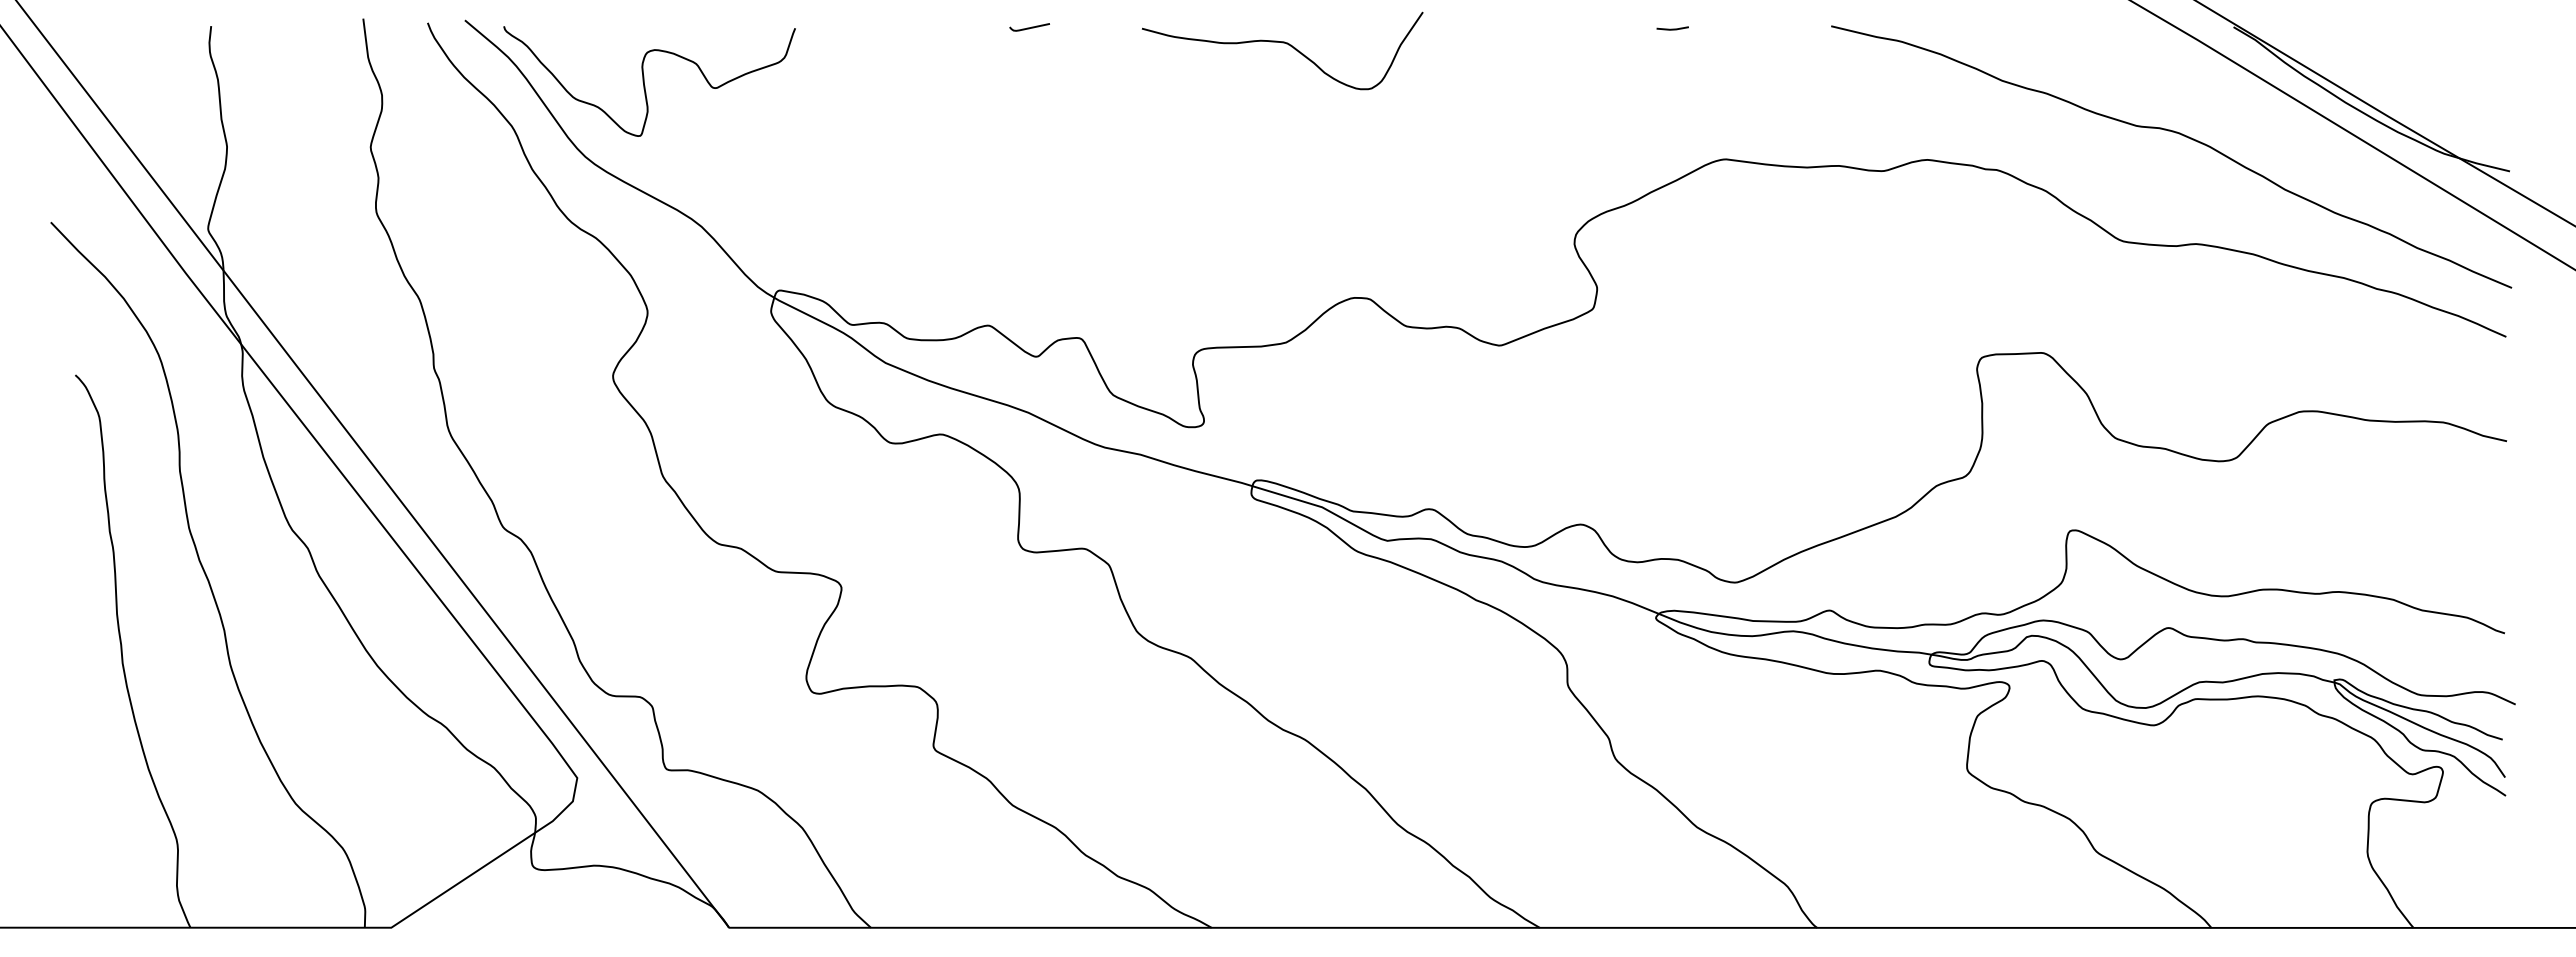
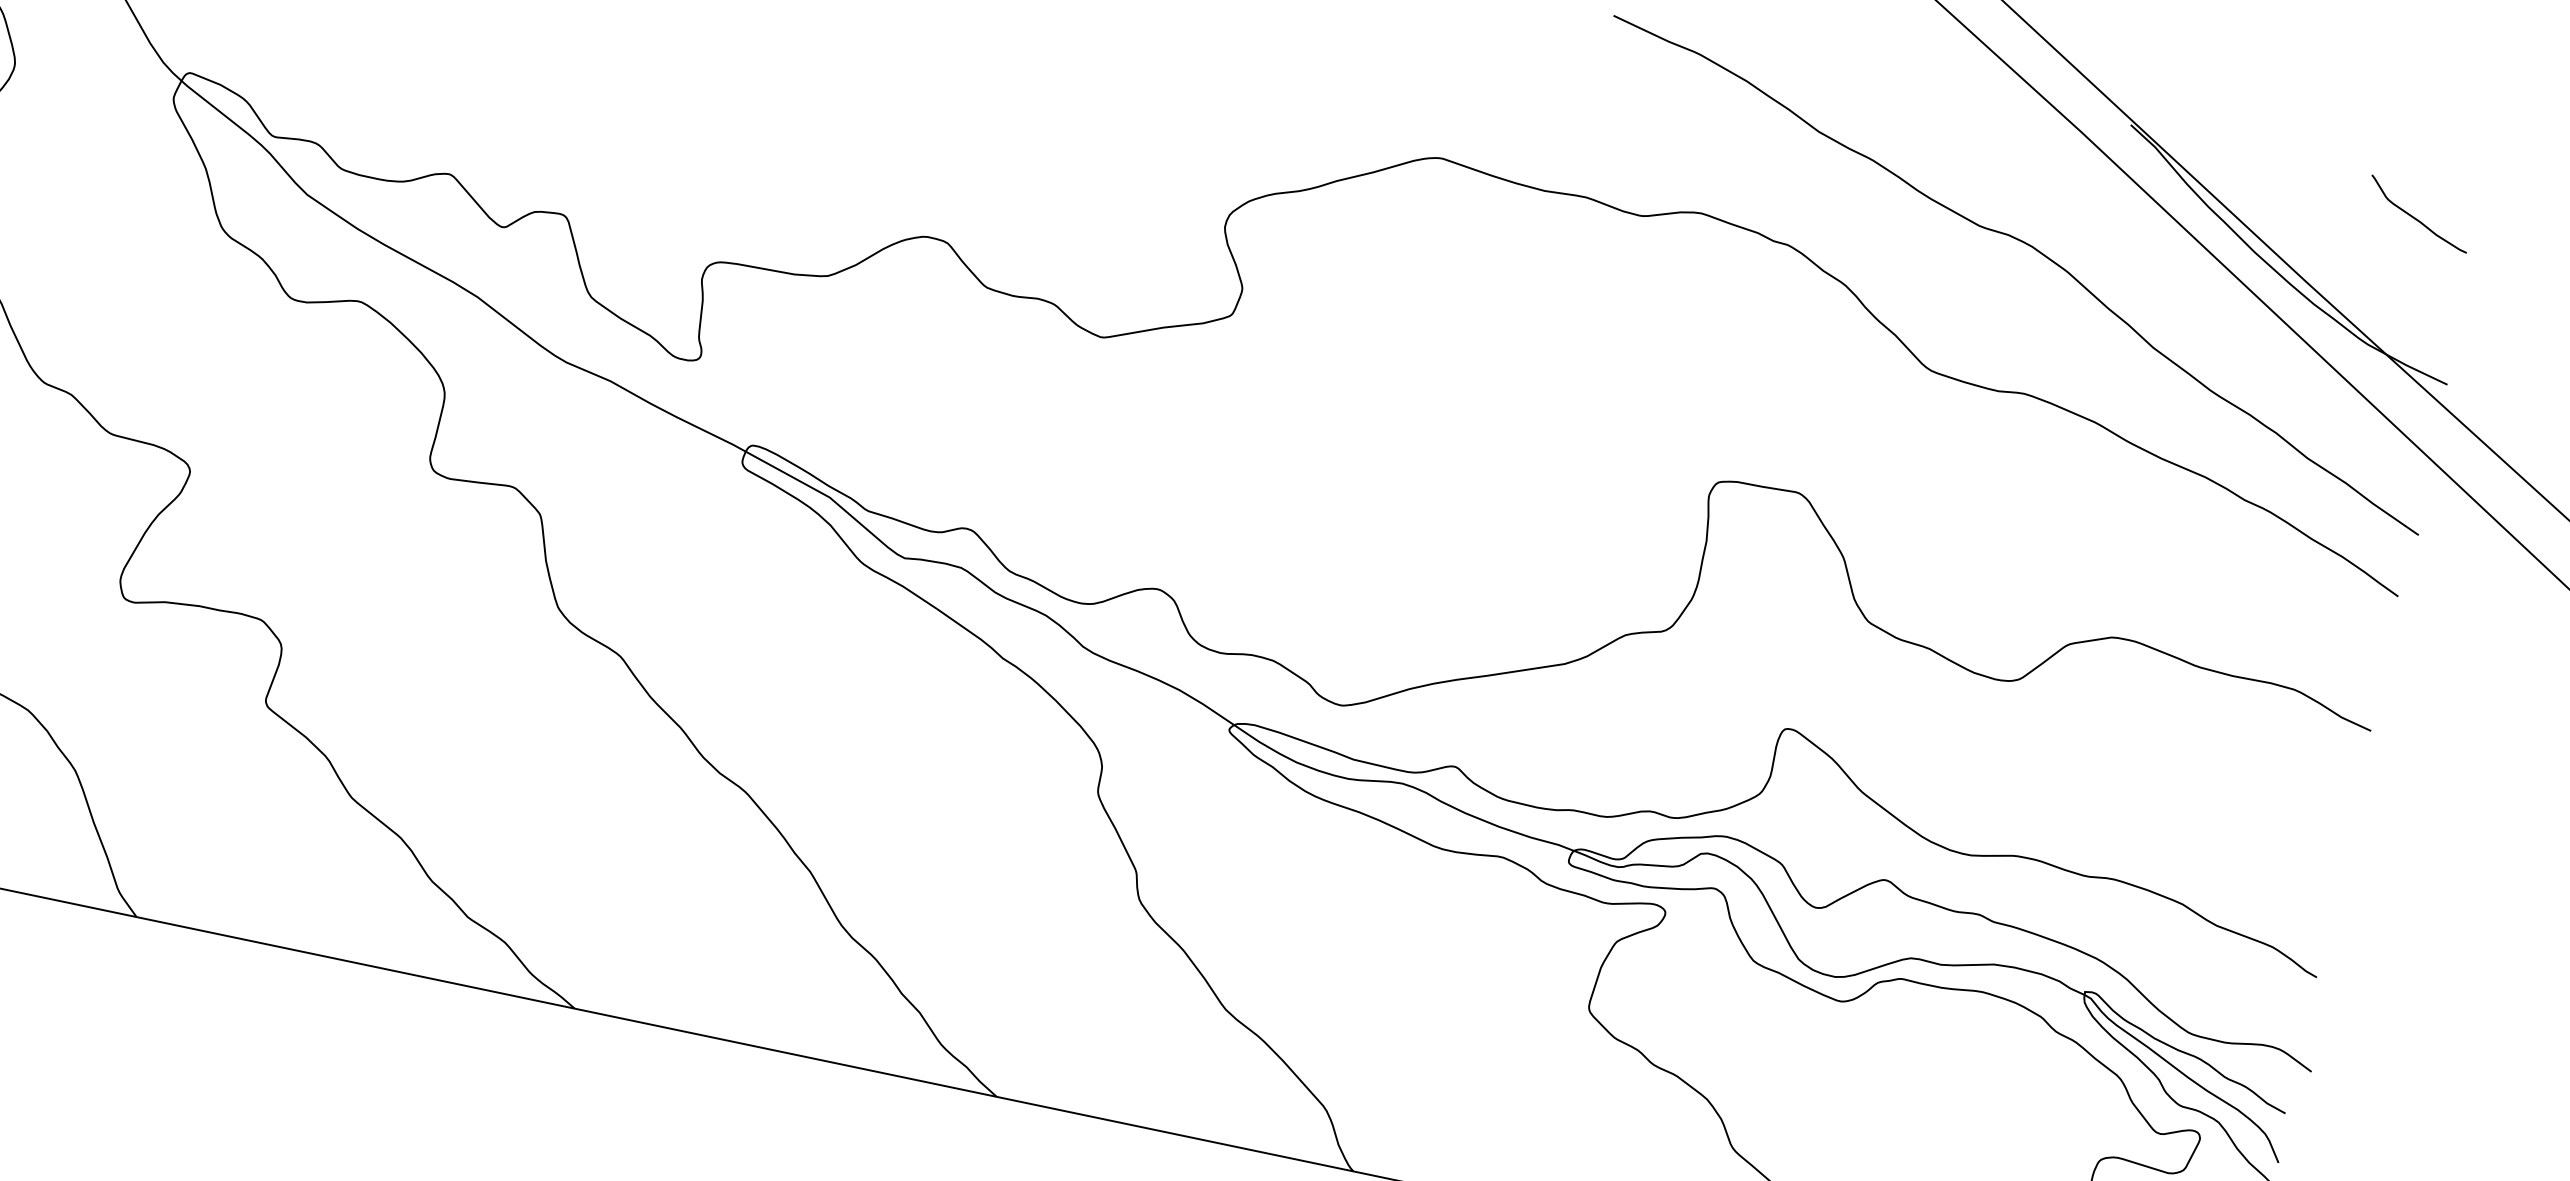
curve: (2460, 51) -> (2416, 217), added

